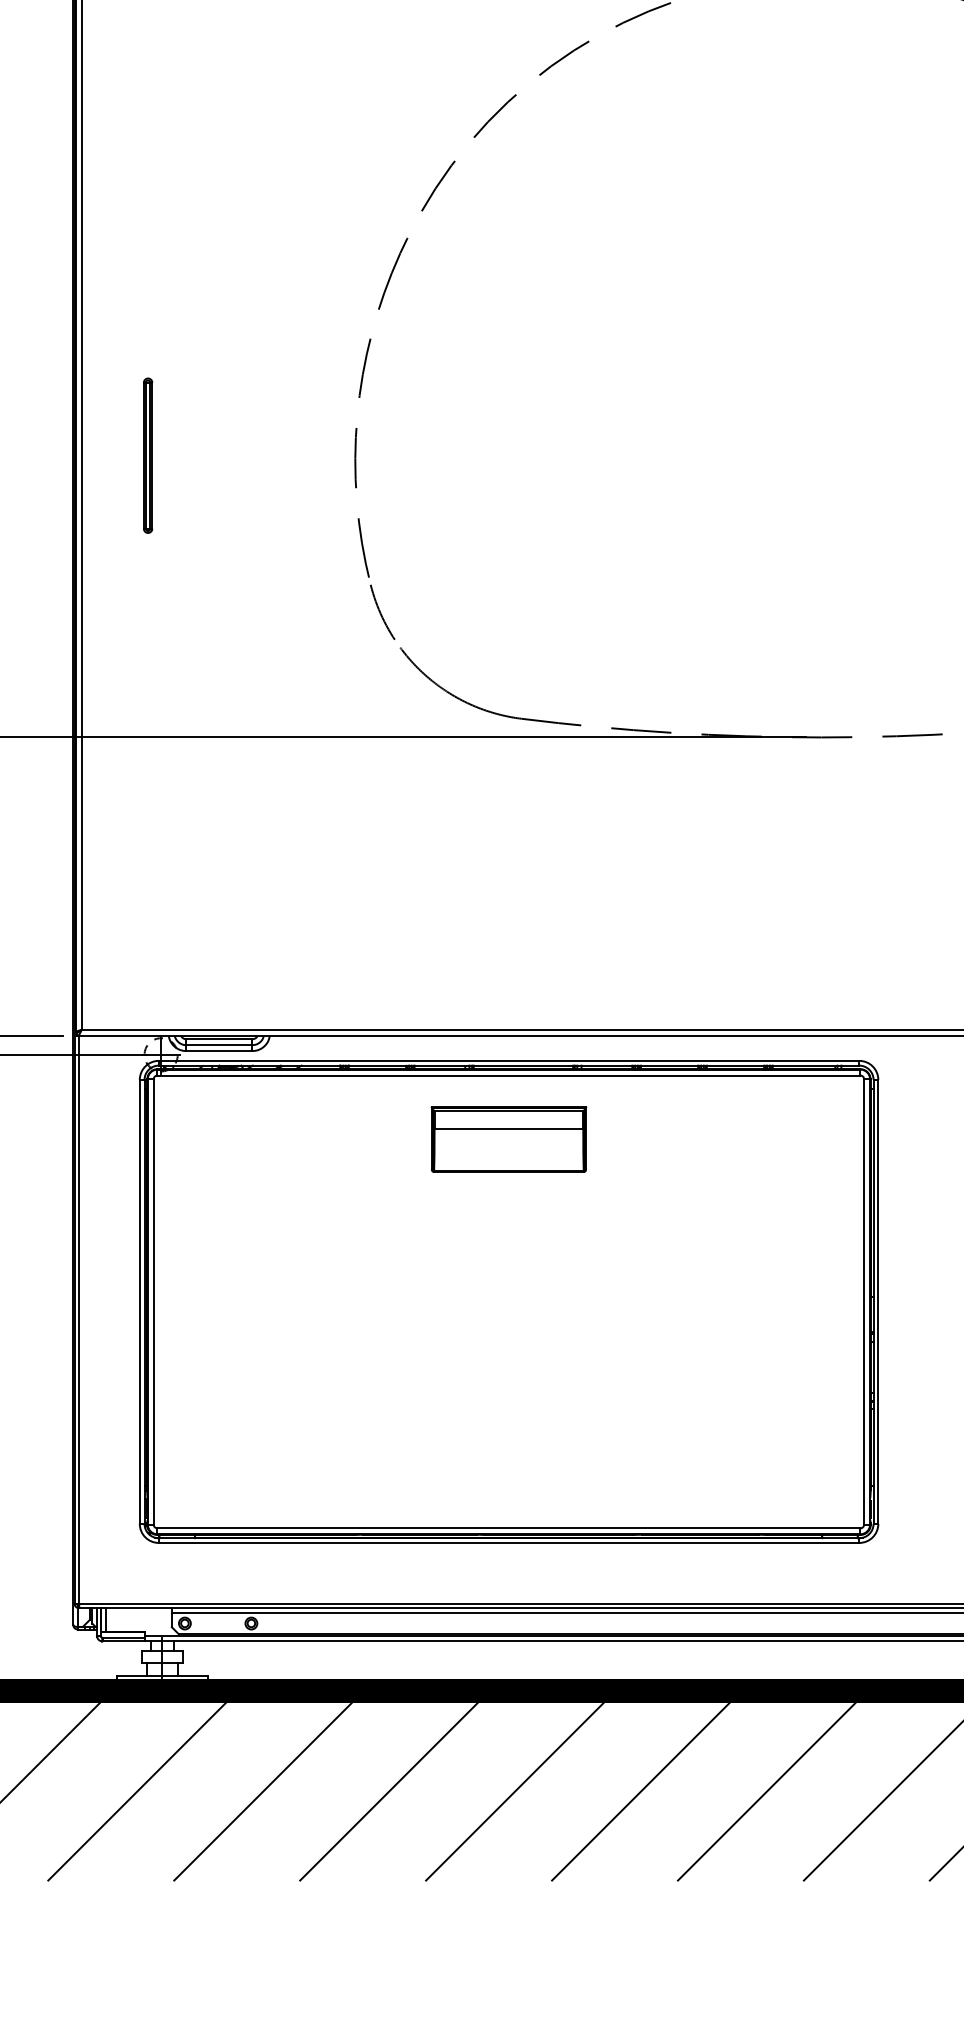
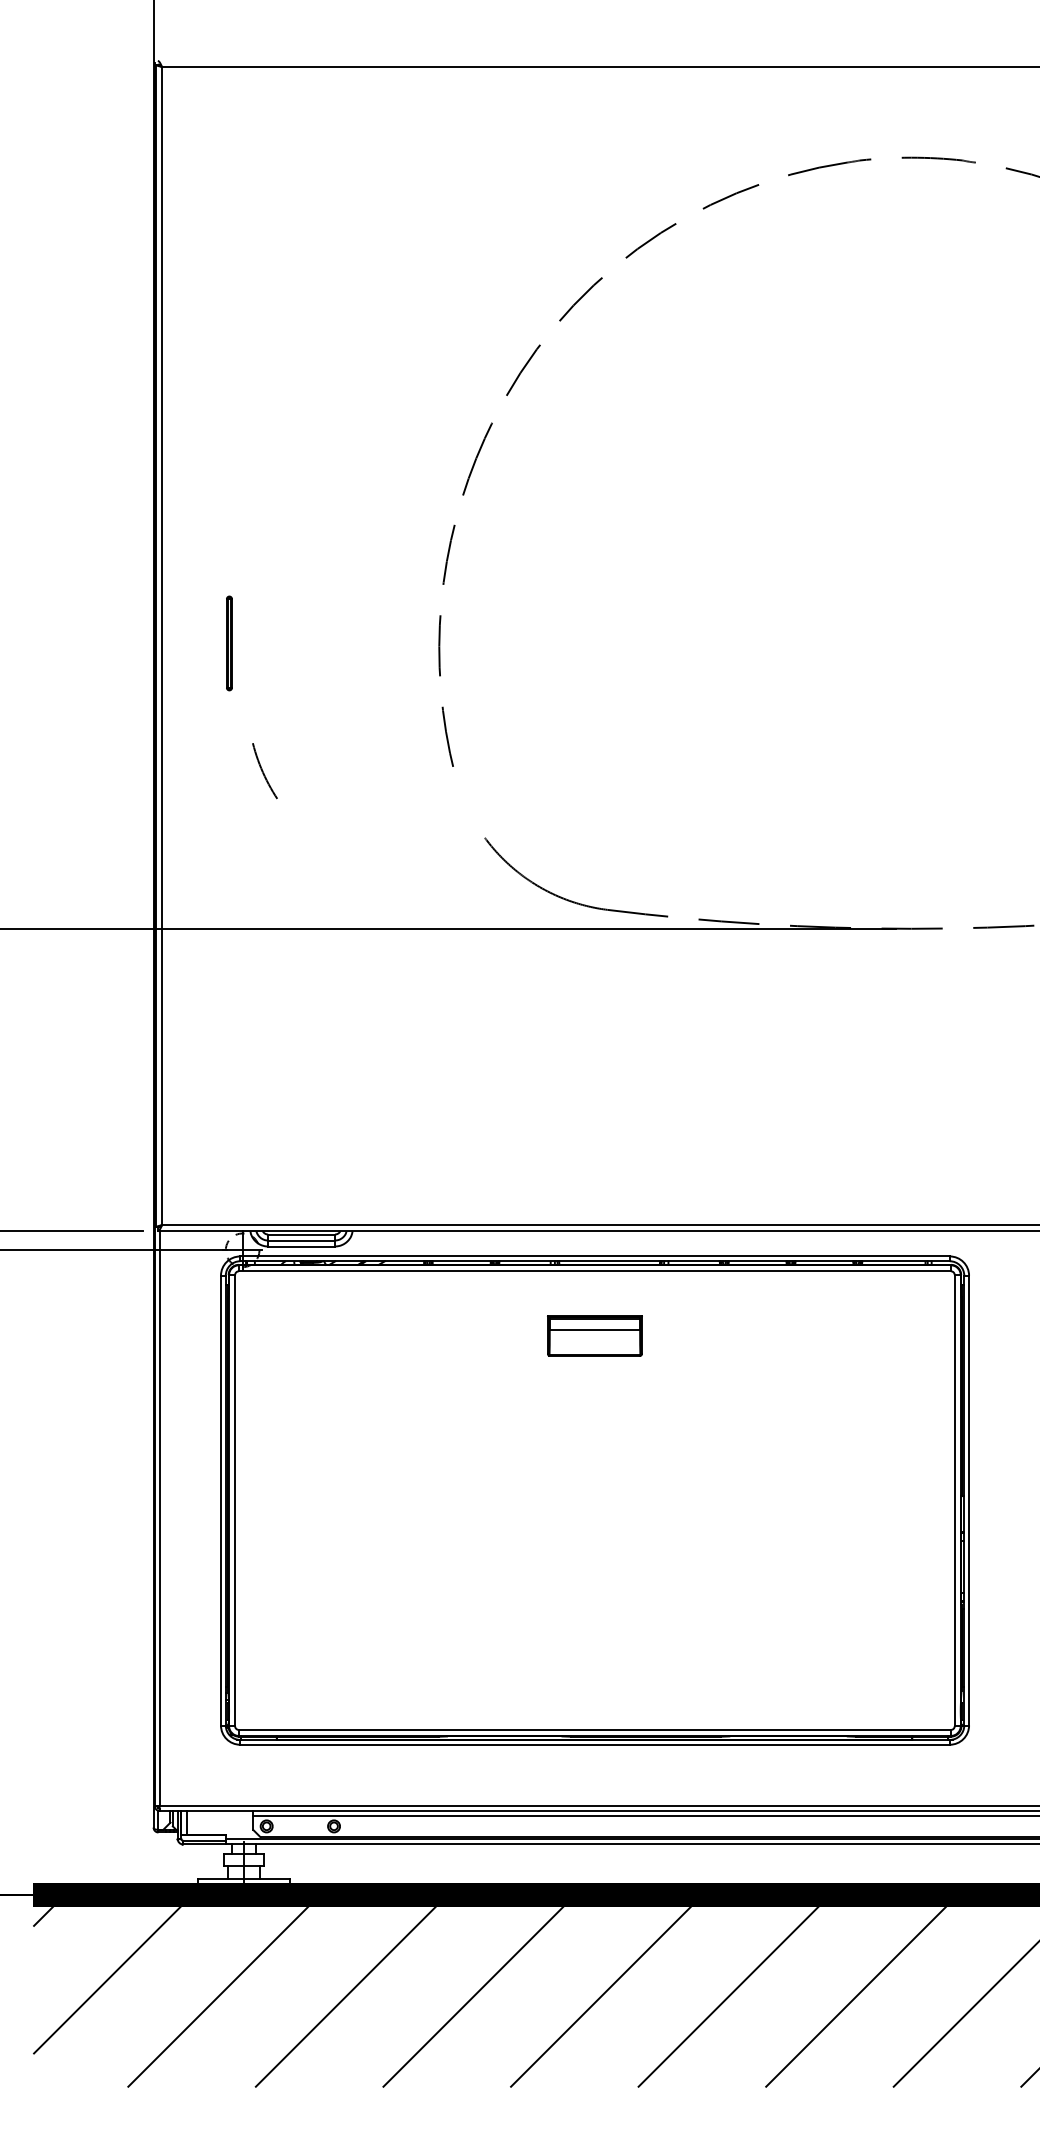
part: (148, 455) -> (229, 643), size x0.6
arc: (381, 612) -> (263, 771), moved
part: (508, 1138) -> (594, 1335), size x0.6

